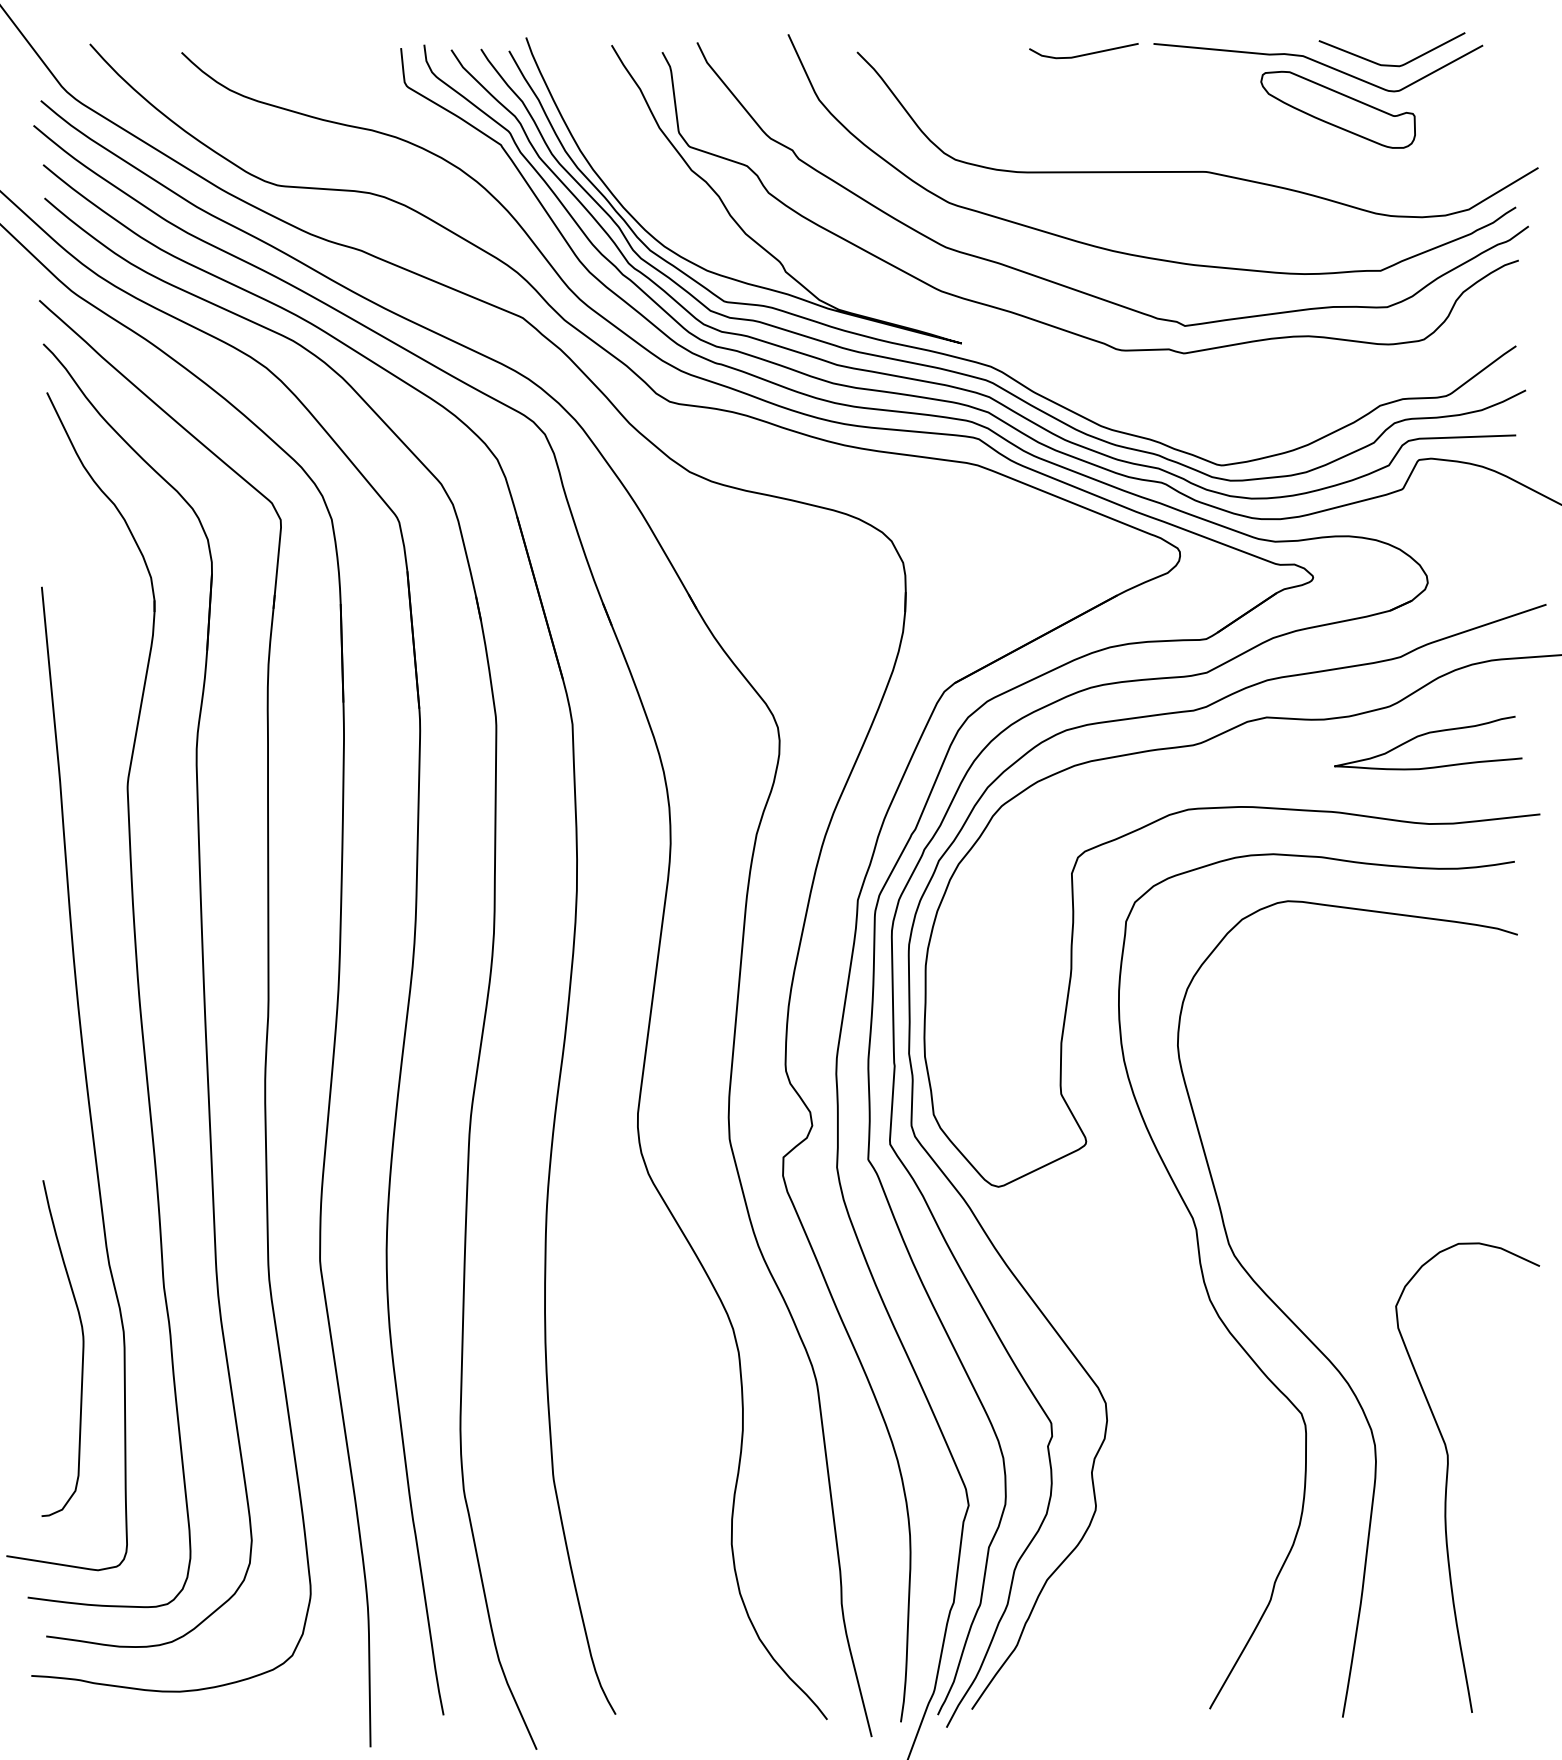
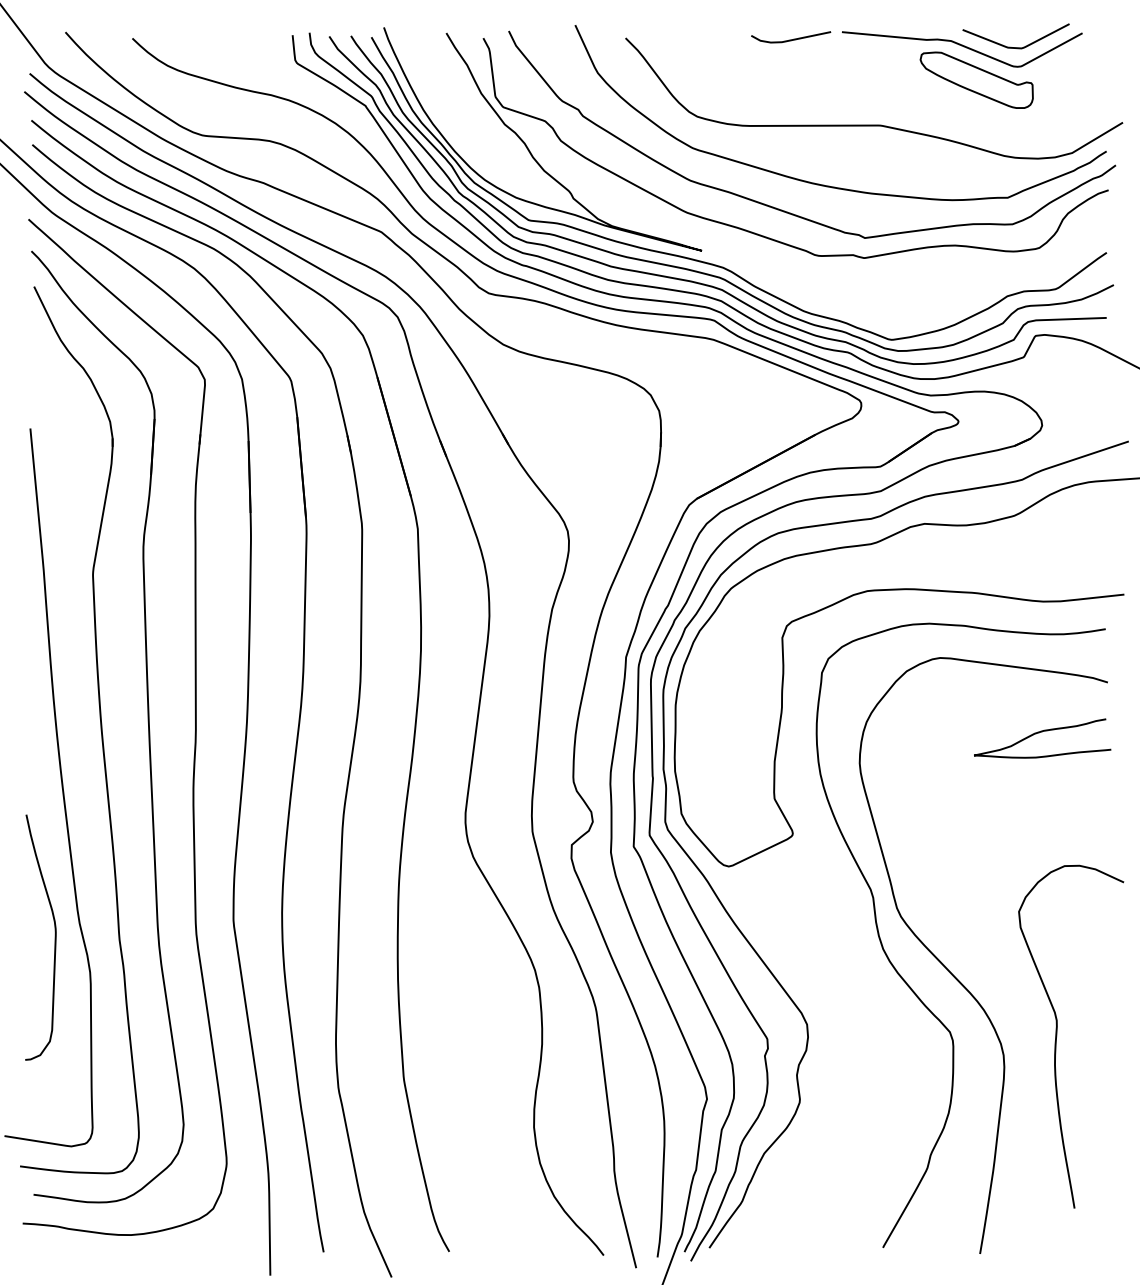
curve: (1424, 736) -> (1039, 733), moved
curve: (81, 1348) -> (54, 937), moved
curve: (1448, 1477) -> (1057, 1036), moved

